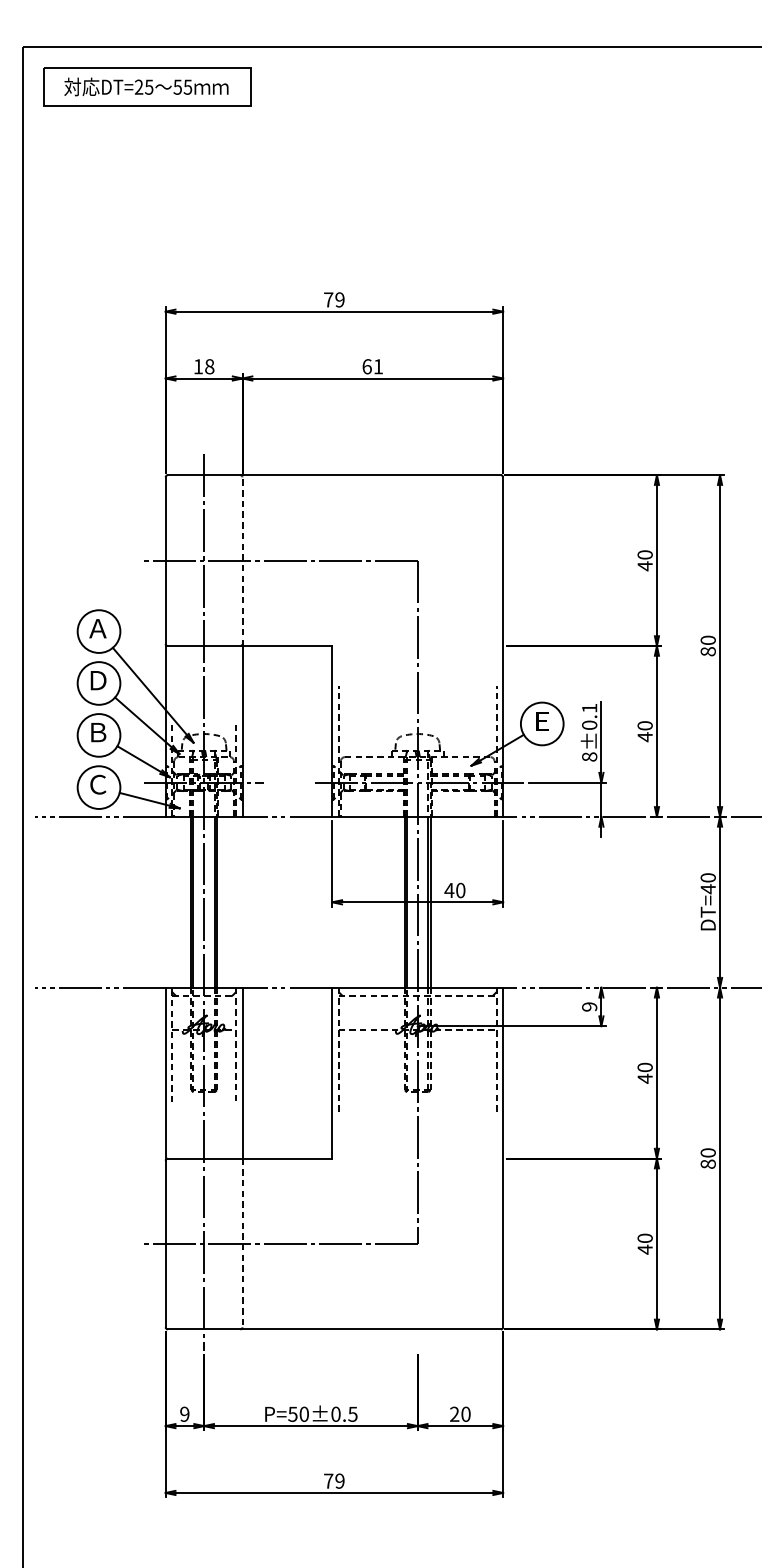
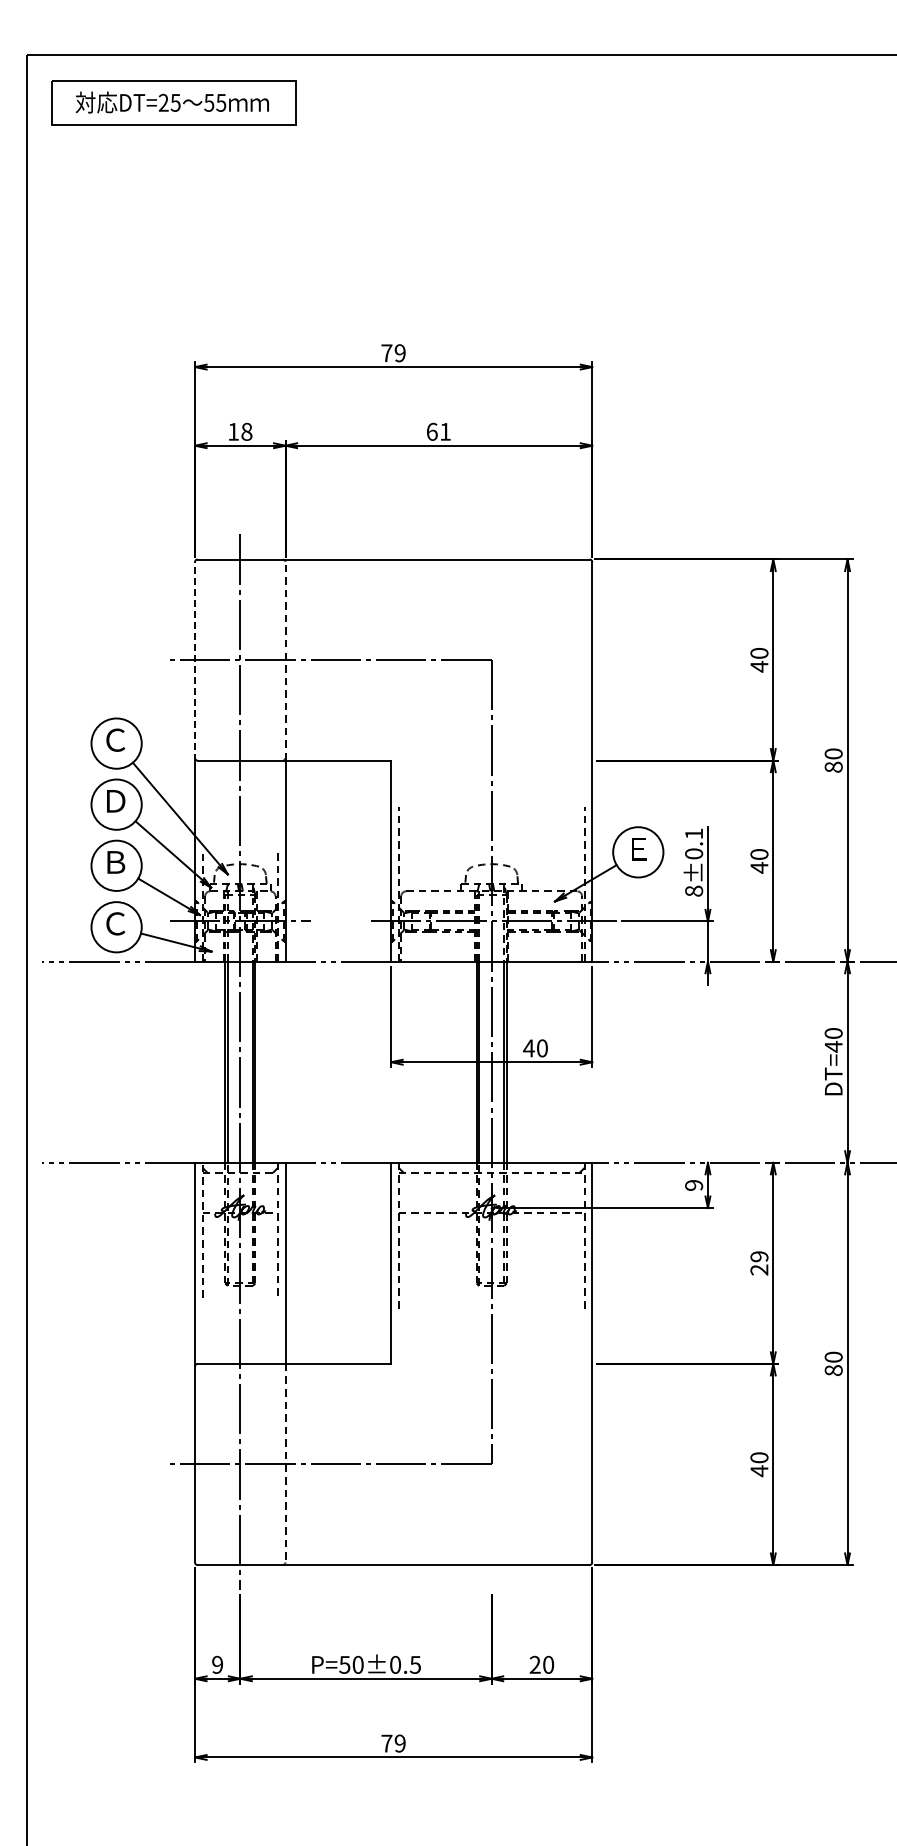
line: (166, 560) -> (195, 660), solid -> dashed
text: (98, 628) -> (115, 739), Ａ -> Ｃ
text: (645, 1073) -> (759, 1263), 40 -> 29

